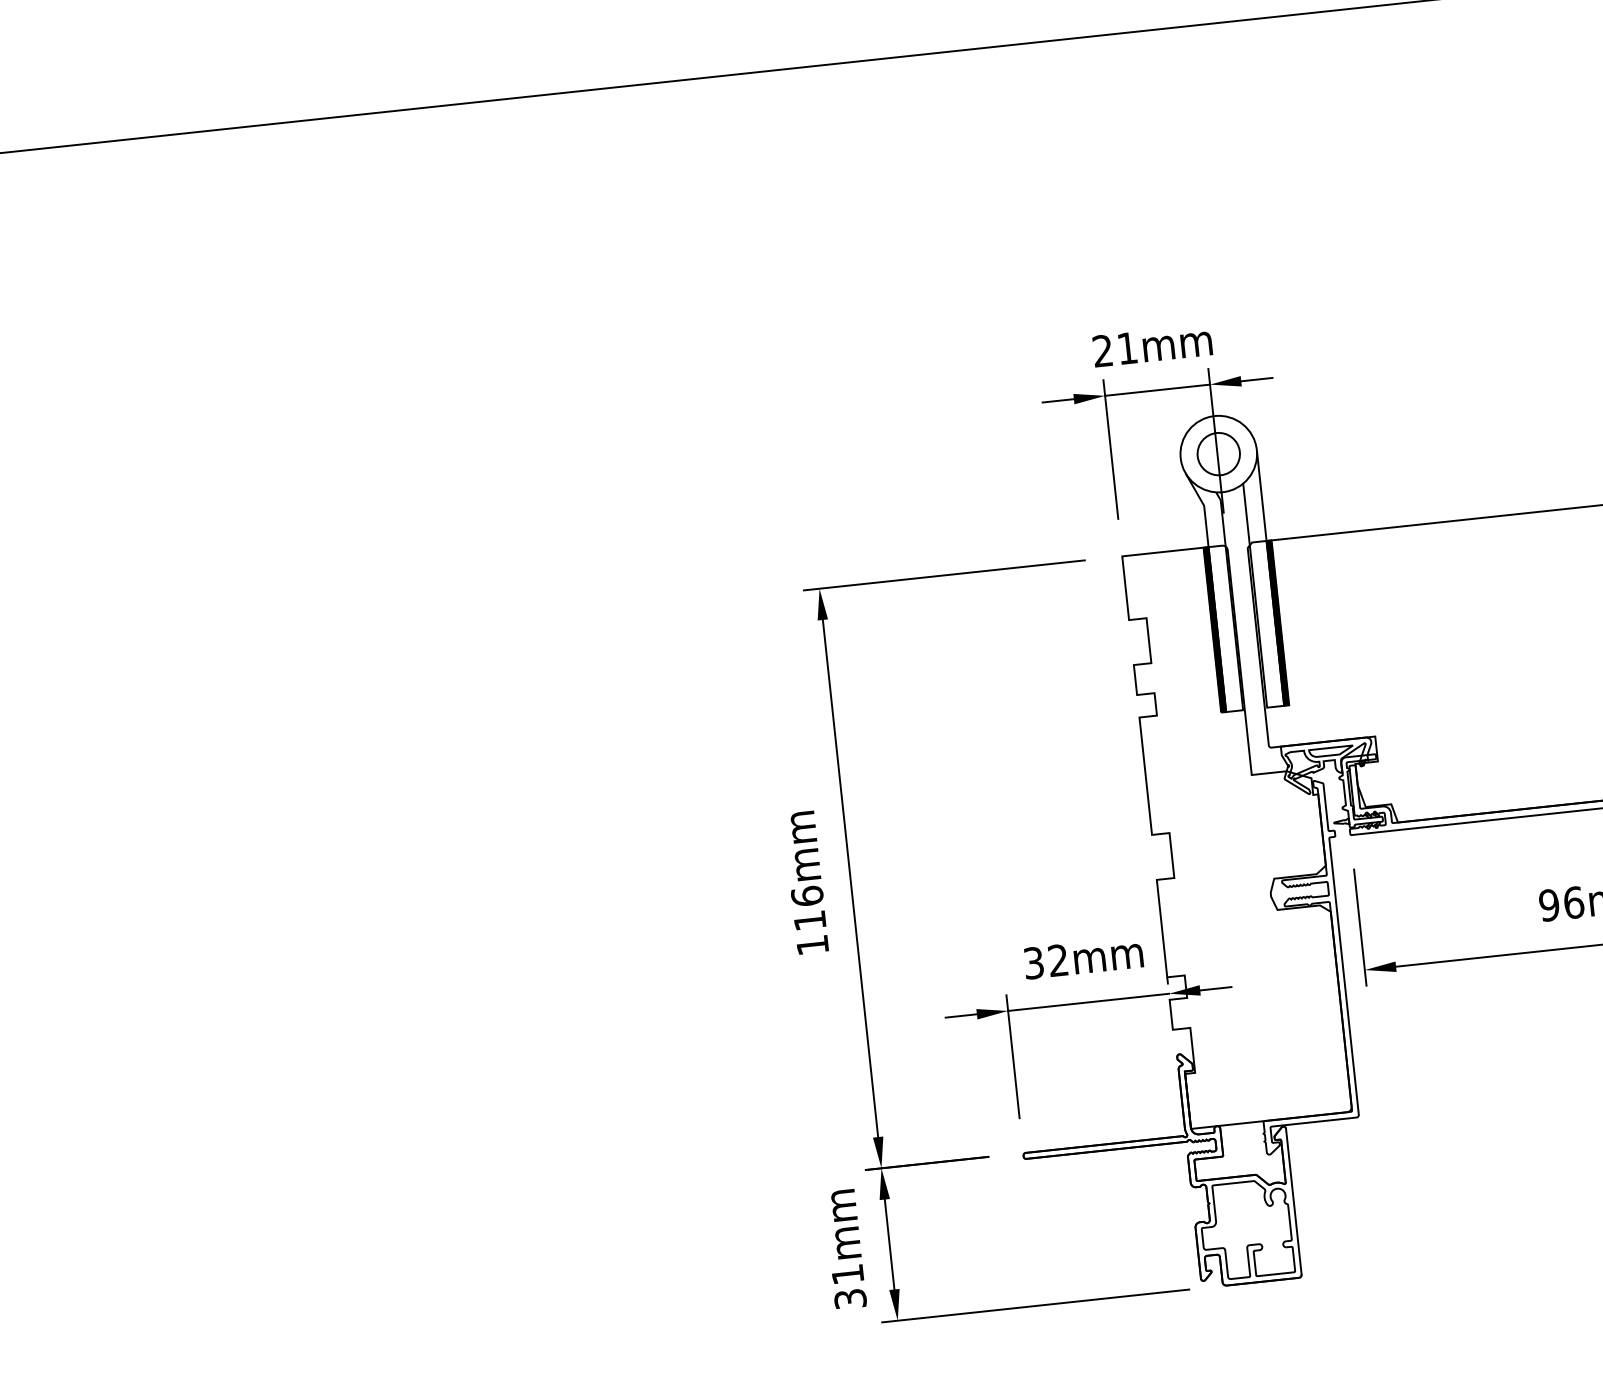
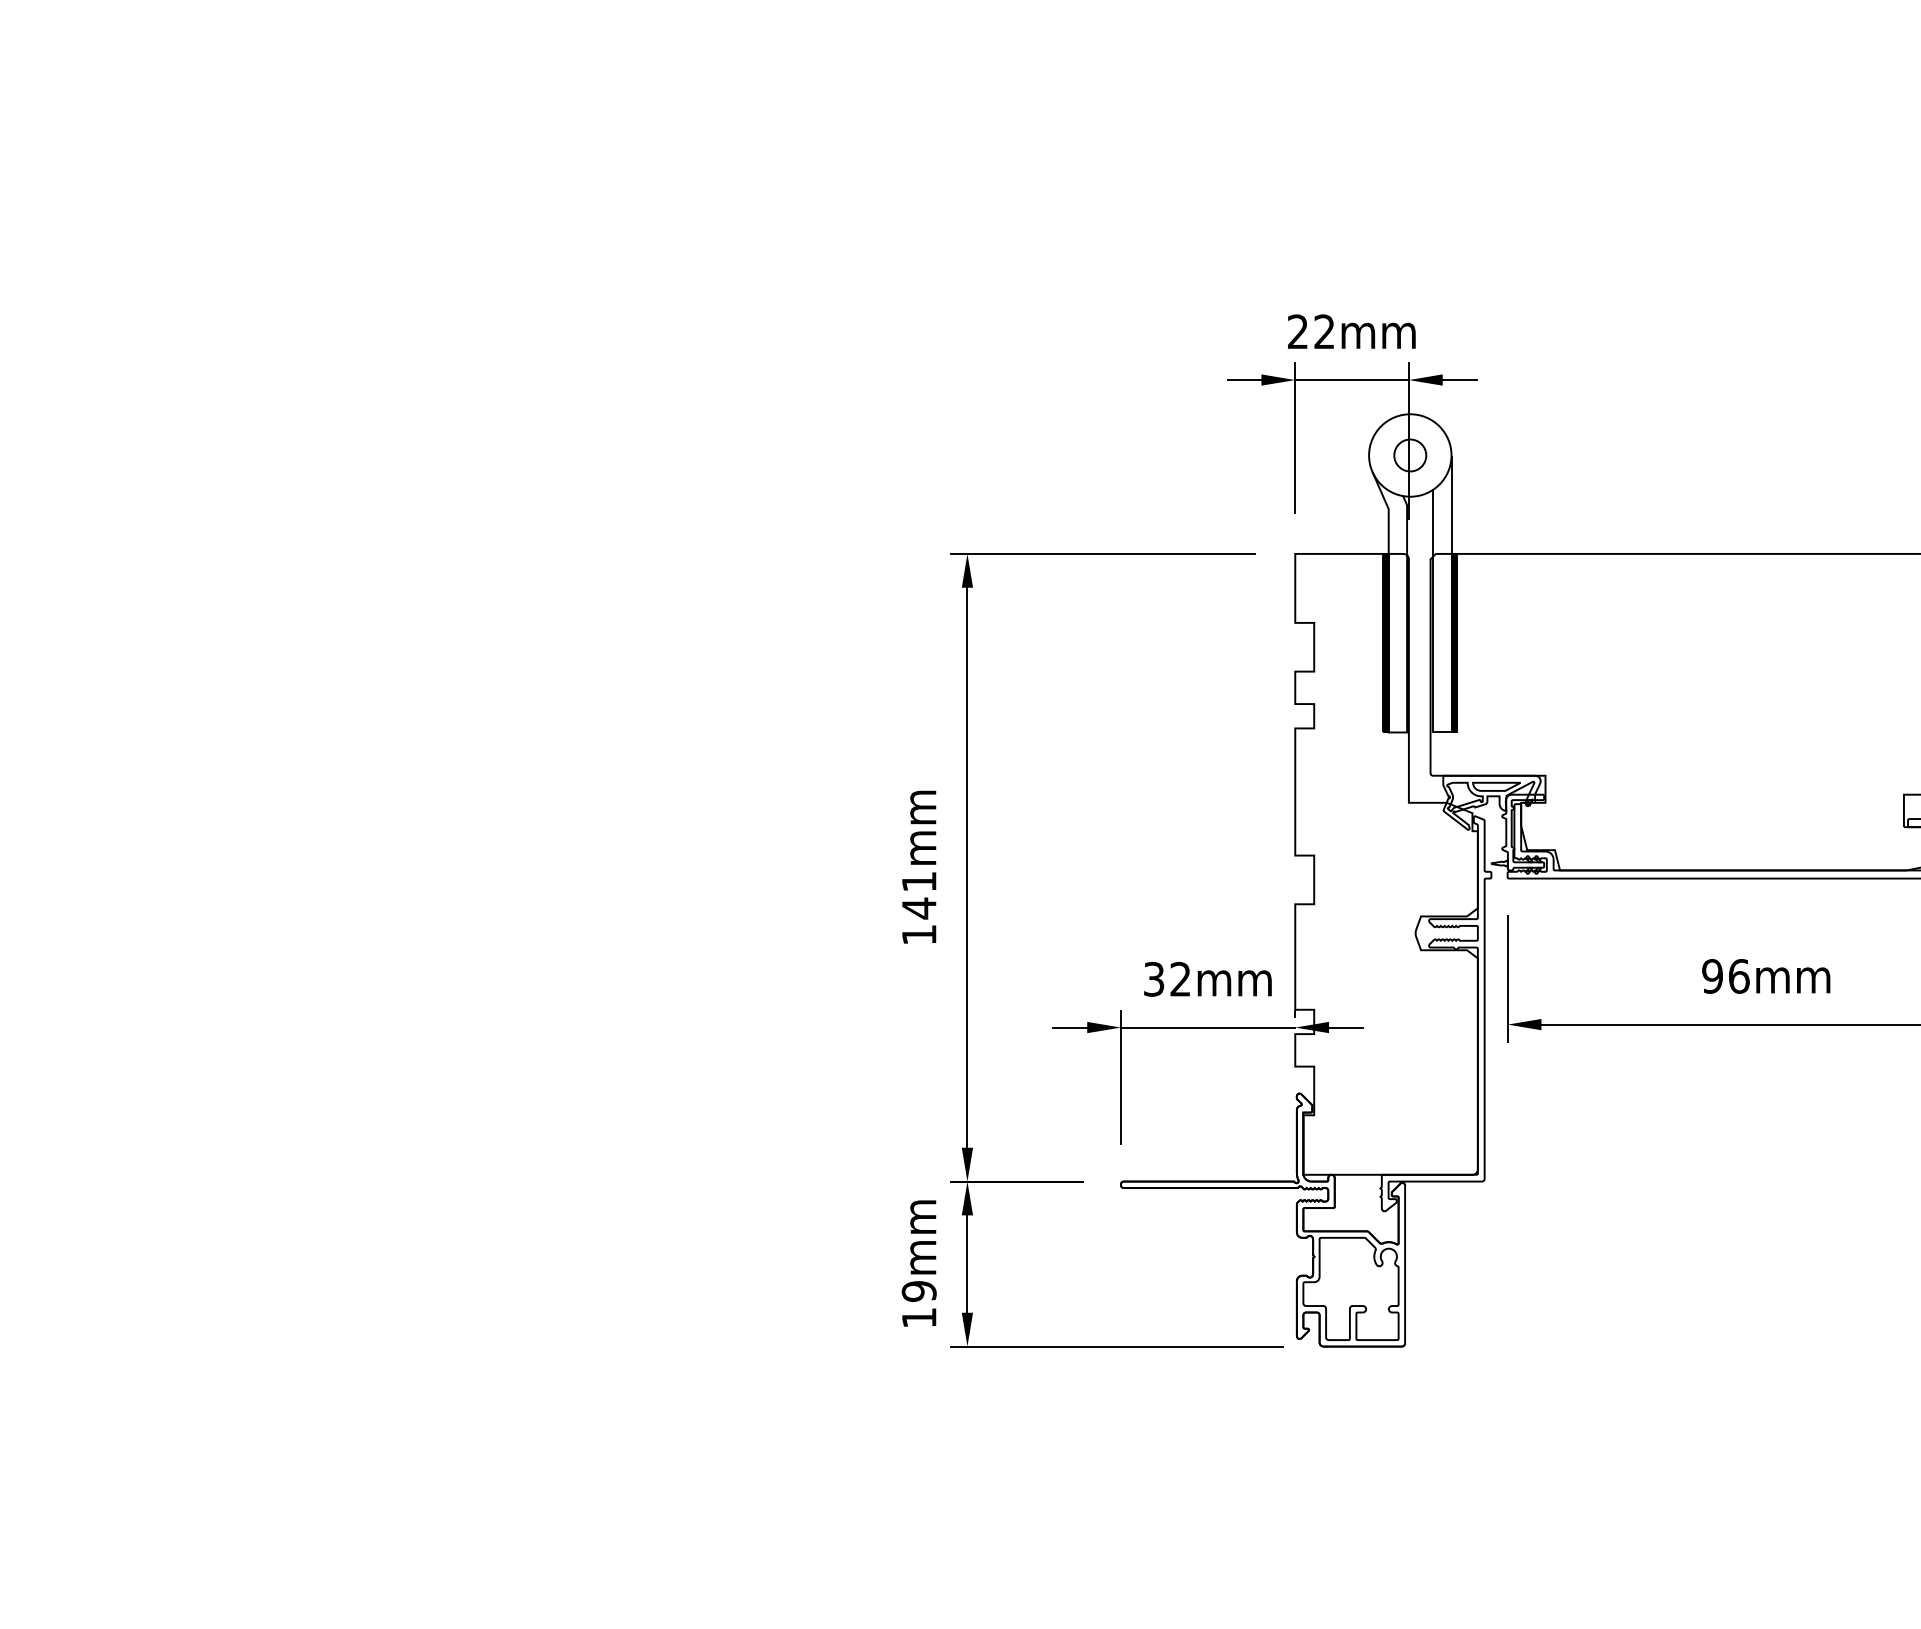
text: (1127, 348) -> (1324, 331), 21mm -> 22mm
circle: (1218, 454) -> (1410, 455), size x0.7
text: (808, 908) -> (918, 895), 116mm -> 141mm
text: (848, 1286) -> (918, 1304), 31mm -> 19mm

